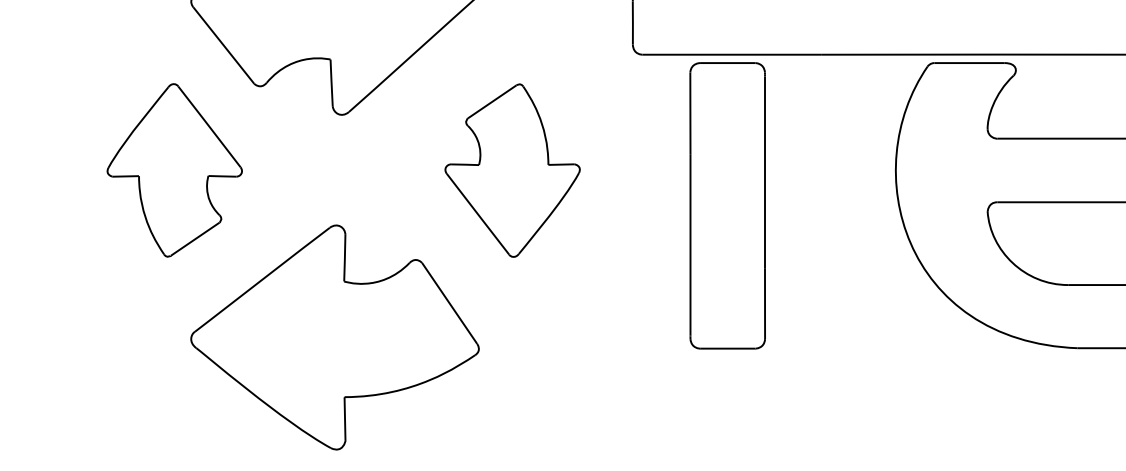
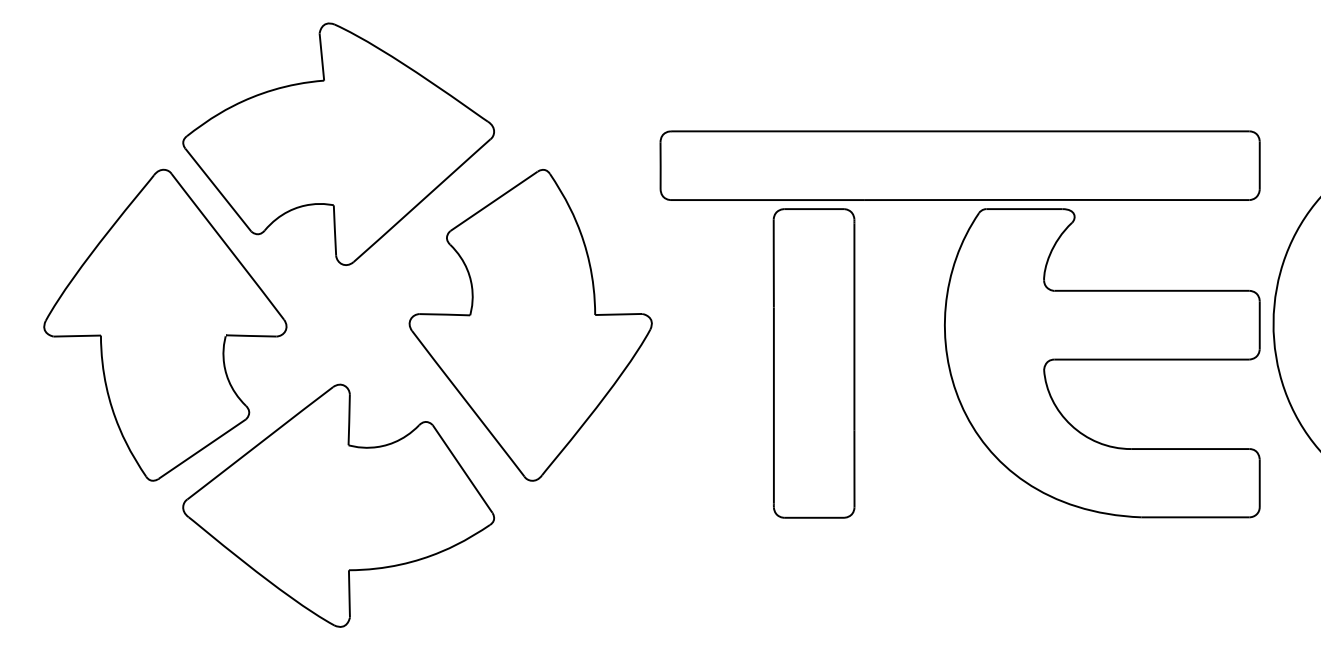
part: (174, 169) -> (165, 324), size x1.67
part: (512, 170) -> (530, 325), size x1.67
part: (727, 205) -> (813, 363), moved

